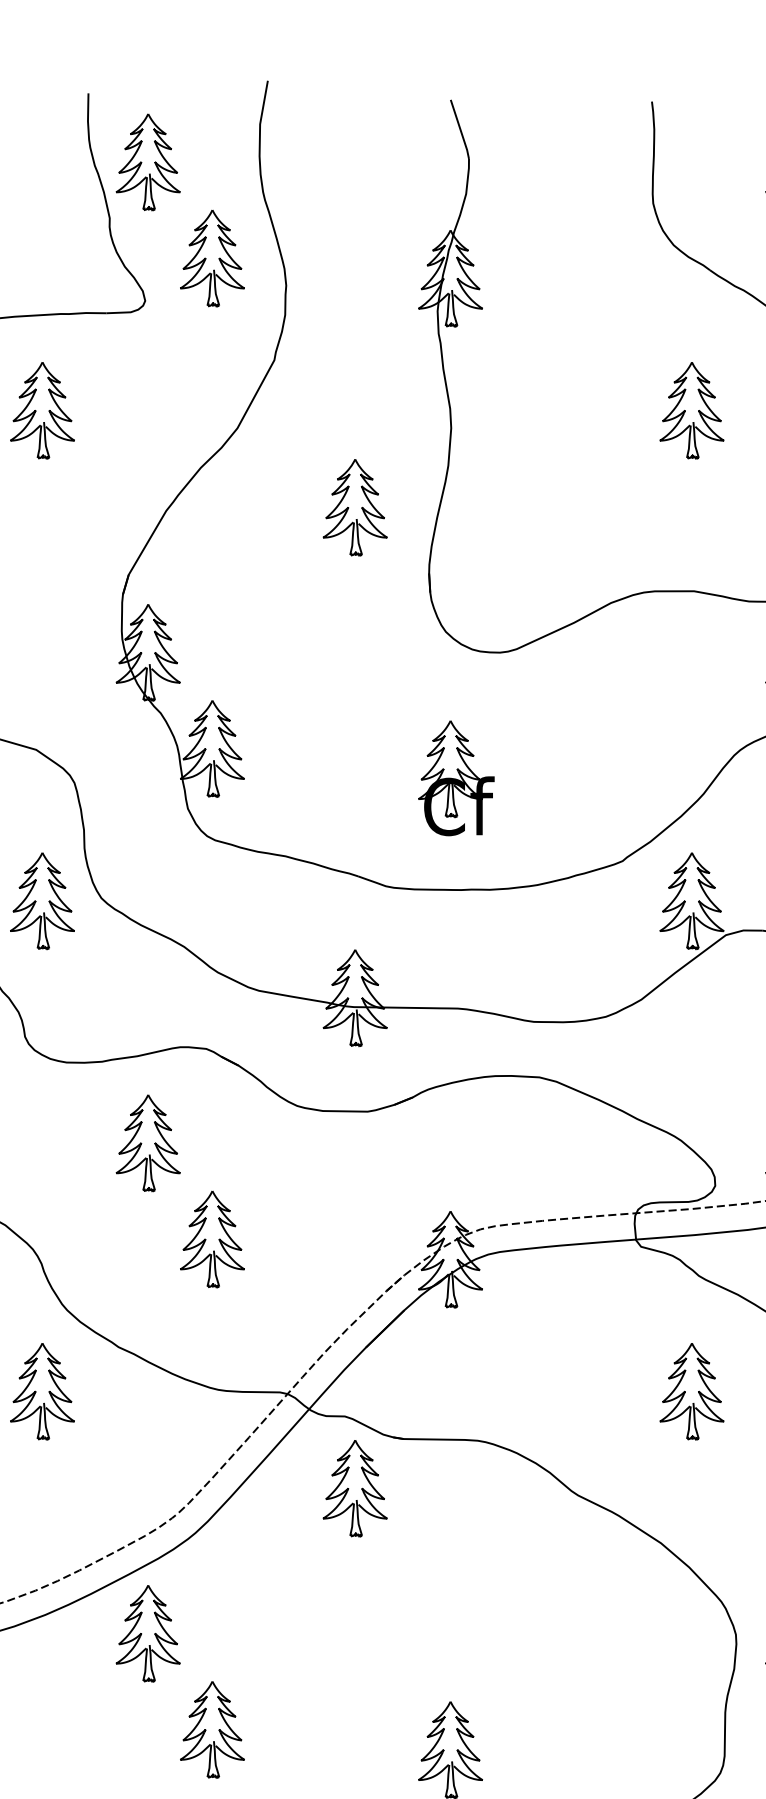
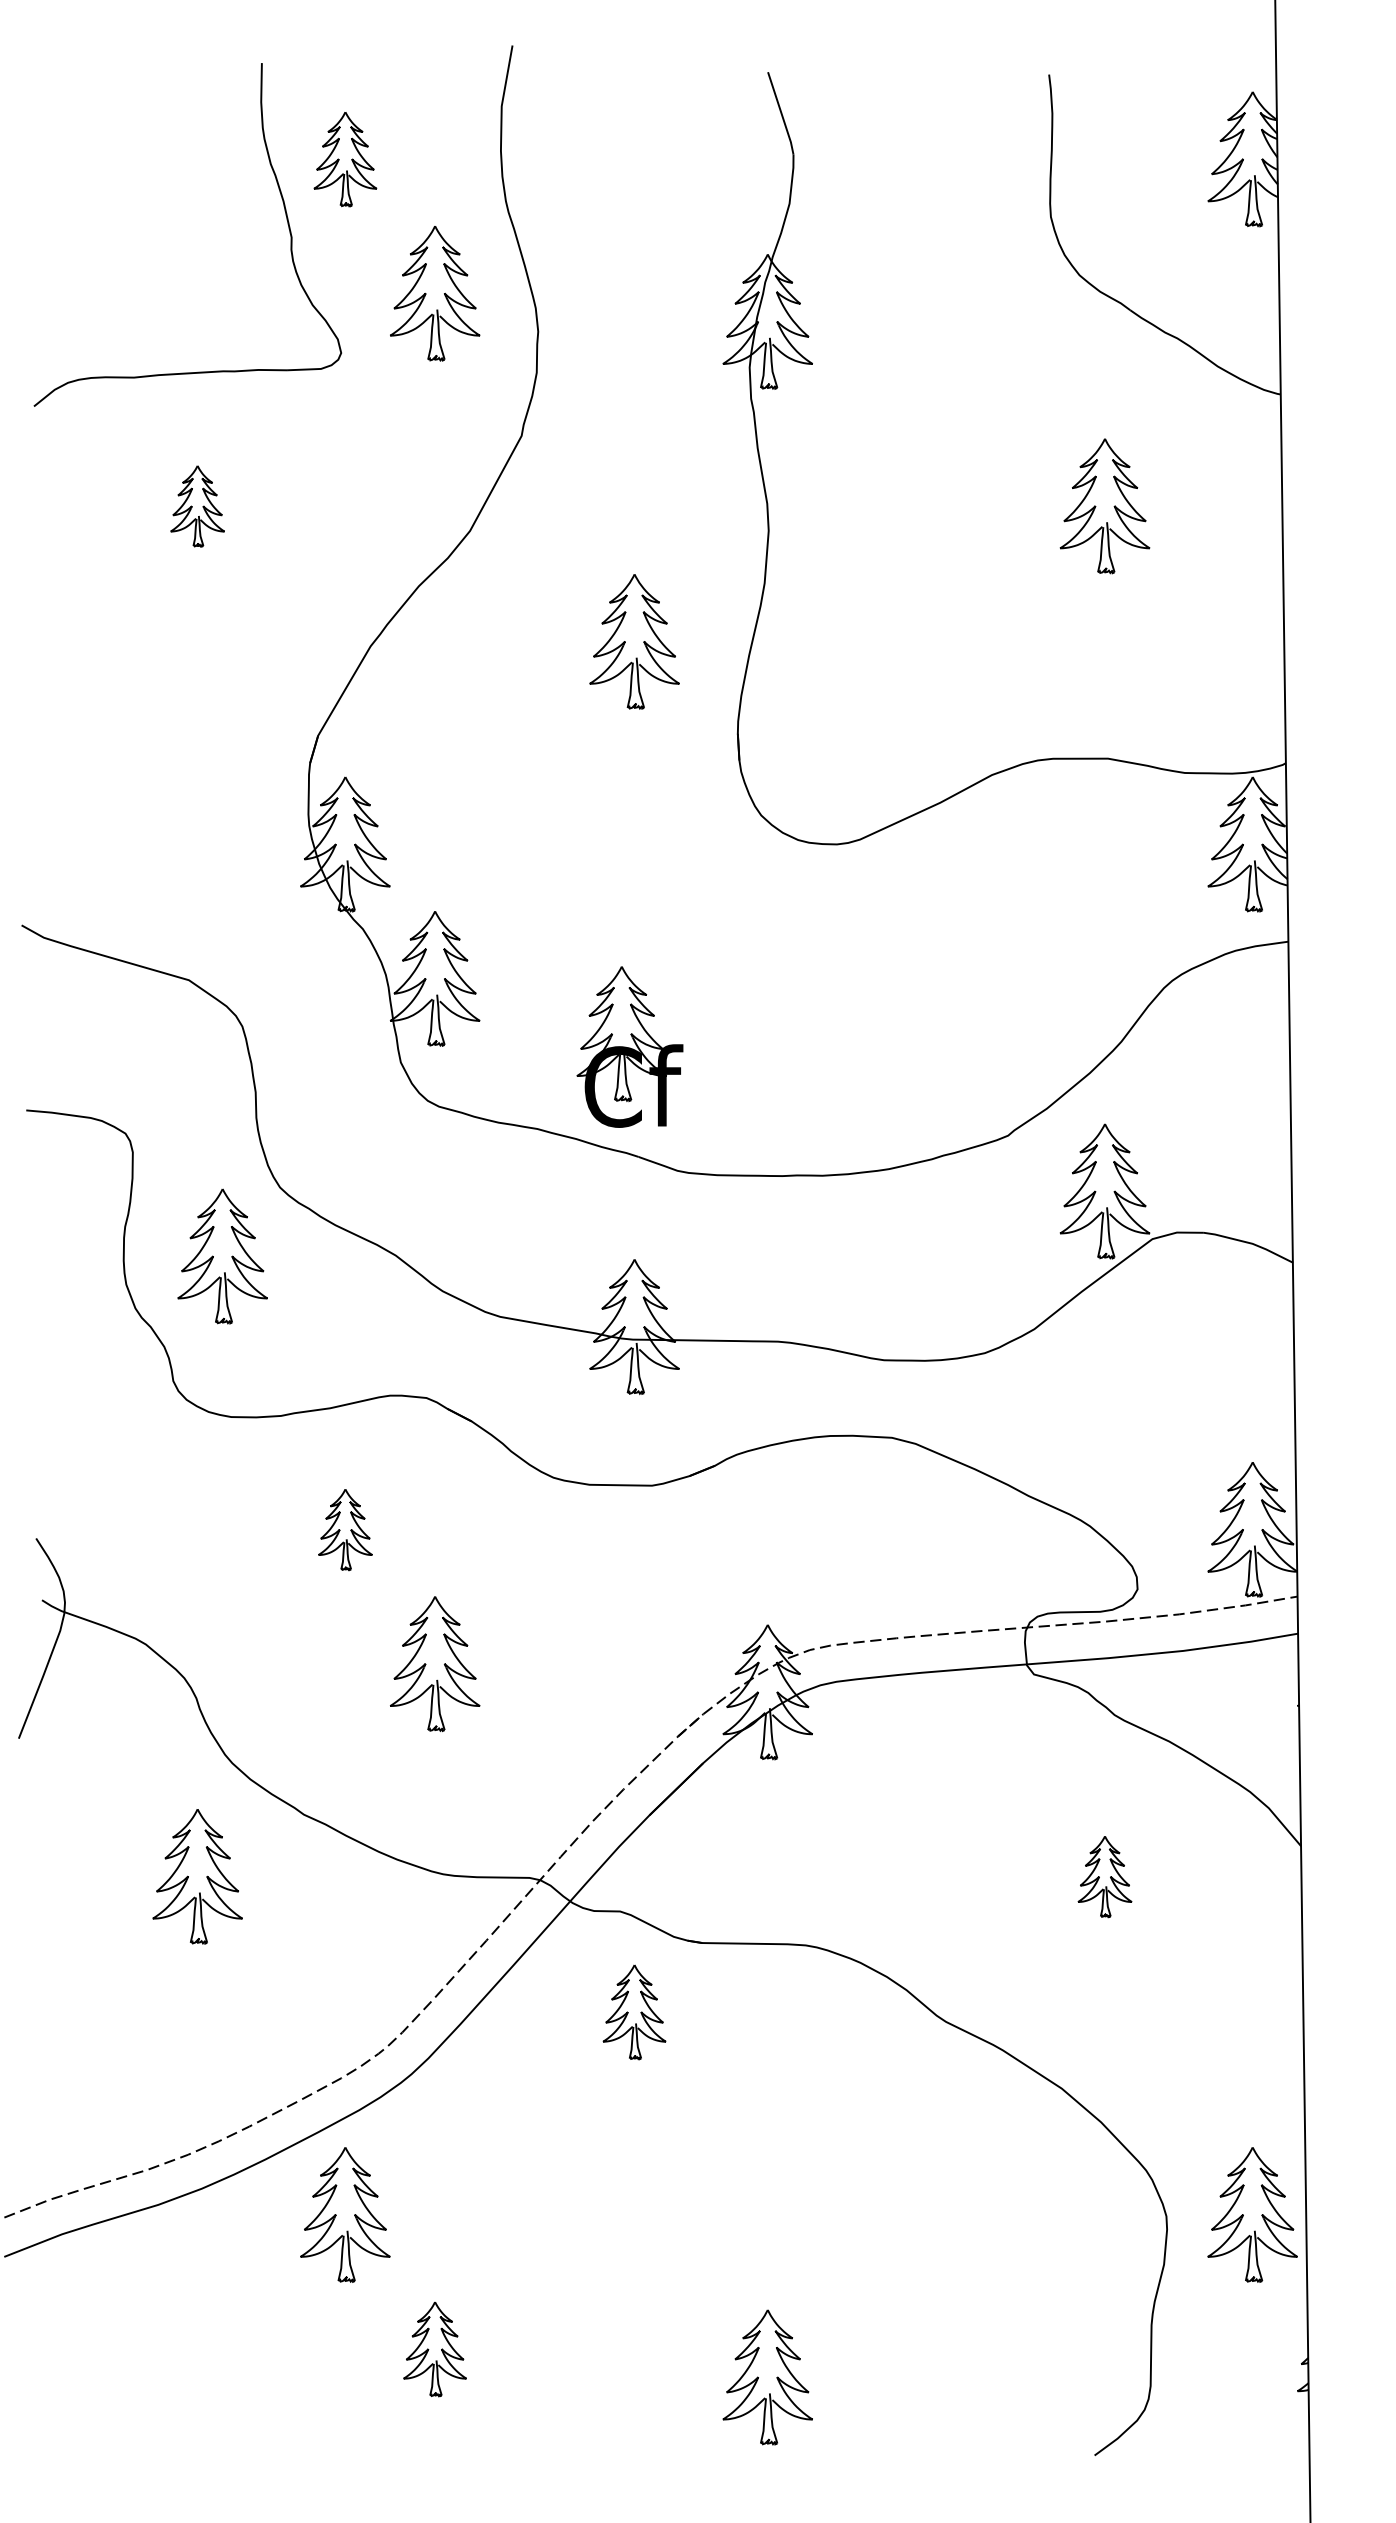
part: (148, 162) -> (345, 159), size x0.7
part: (42, 410) -> (197, 506), size x0.6
part: (456, 777) -> (629, 1046), moved
part: (42, 901) -> (222, 1256), moved
part: (148, 1143) -> (345, 1529), size x0.6
part: (691, 1391) -> (1104, 1876), size x0.6
part: (355, 1488) -> (634, 2012), size x0.7
part: (212, 1729) -> (434, 2349), size x0.7

